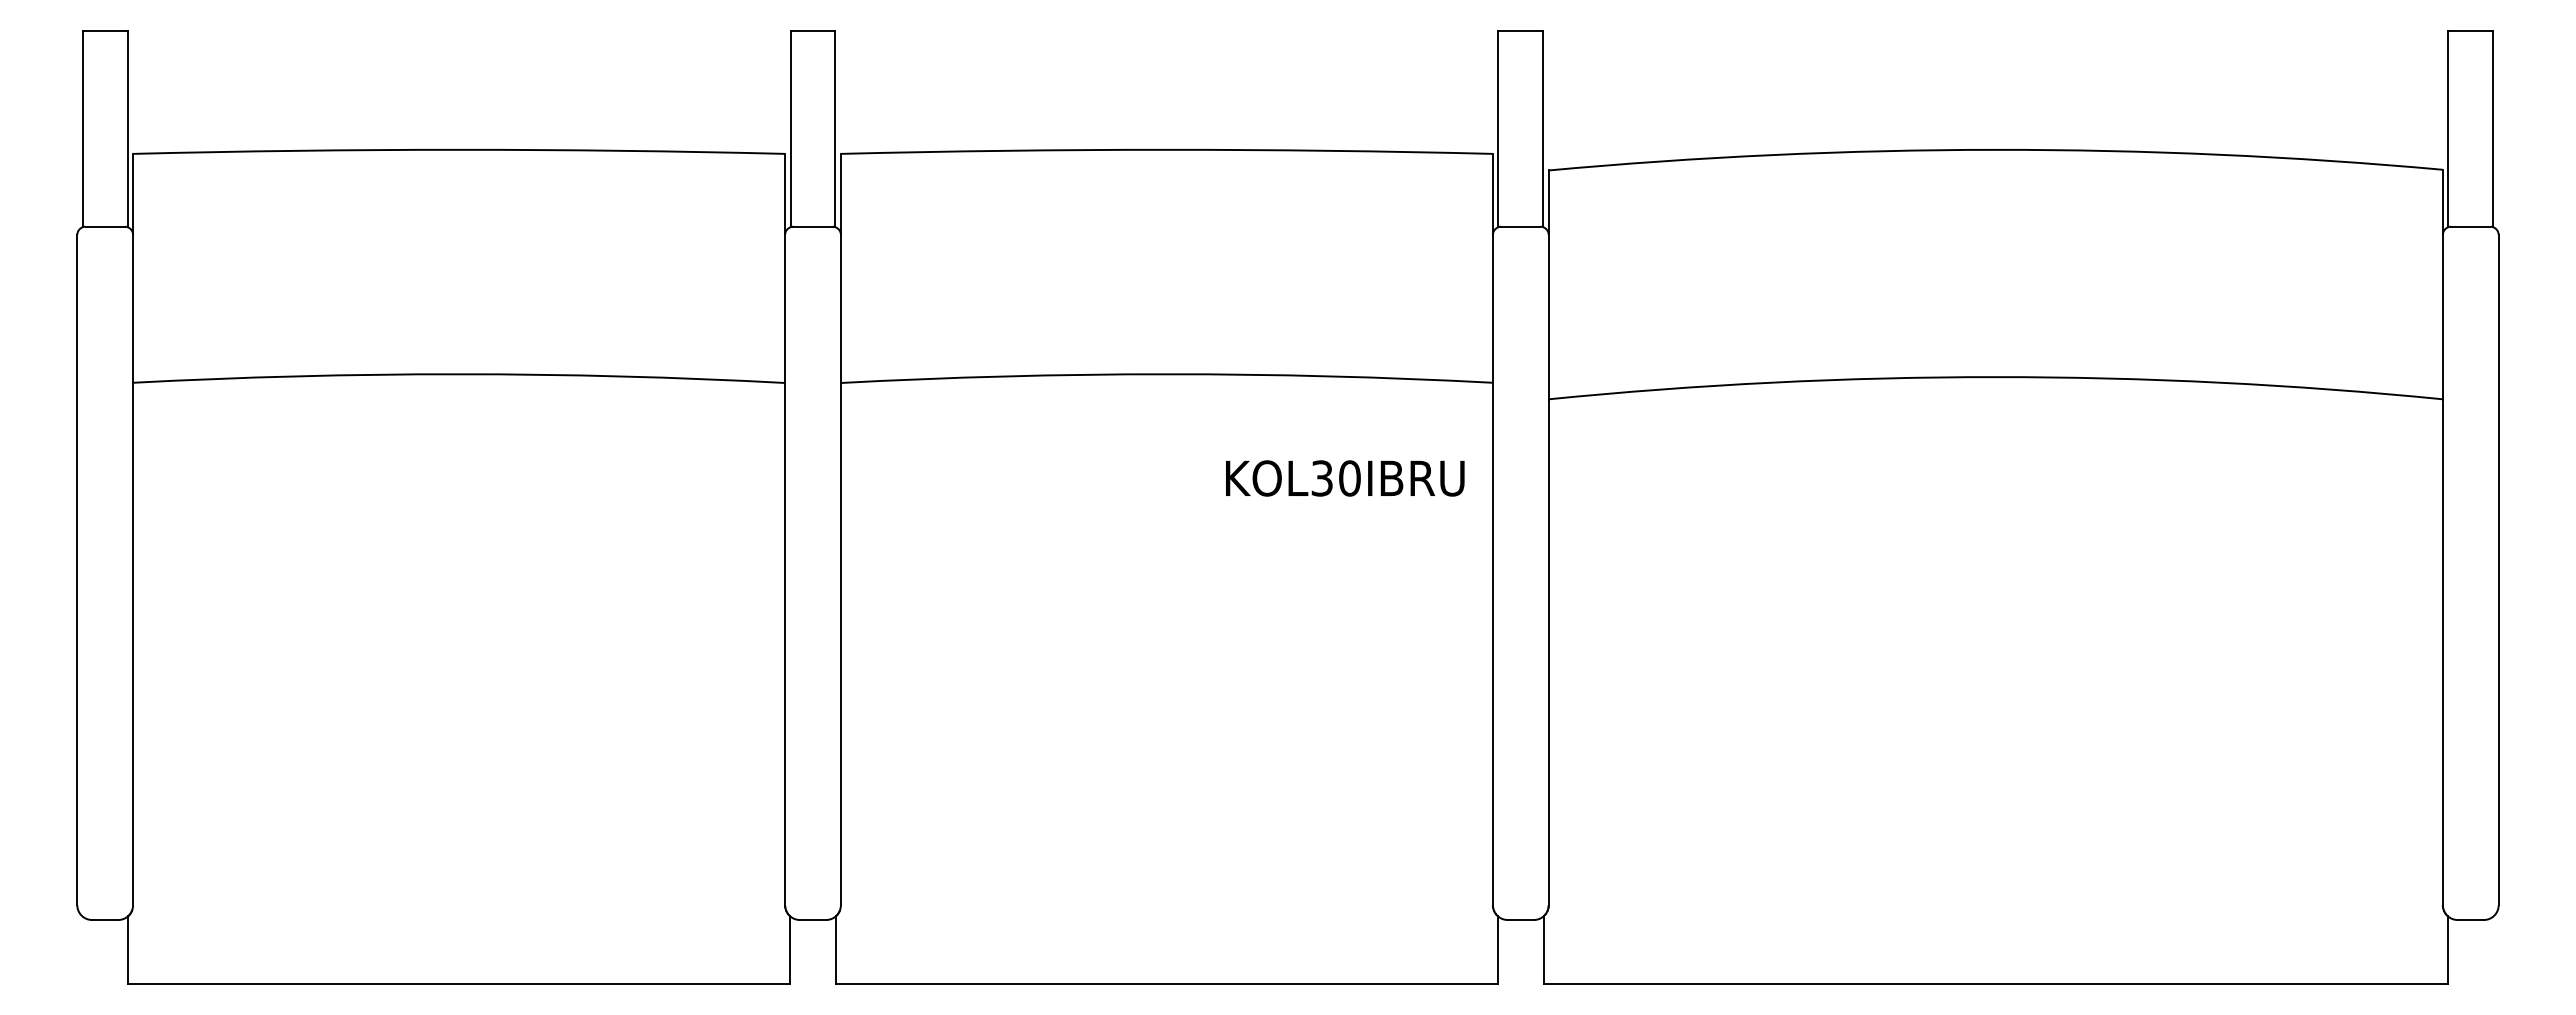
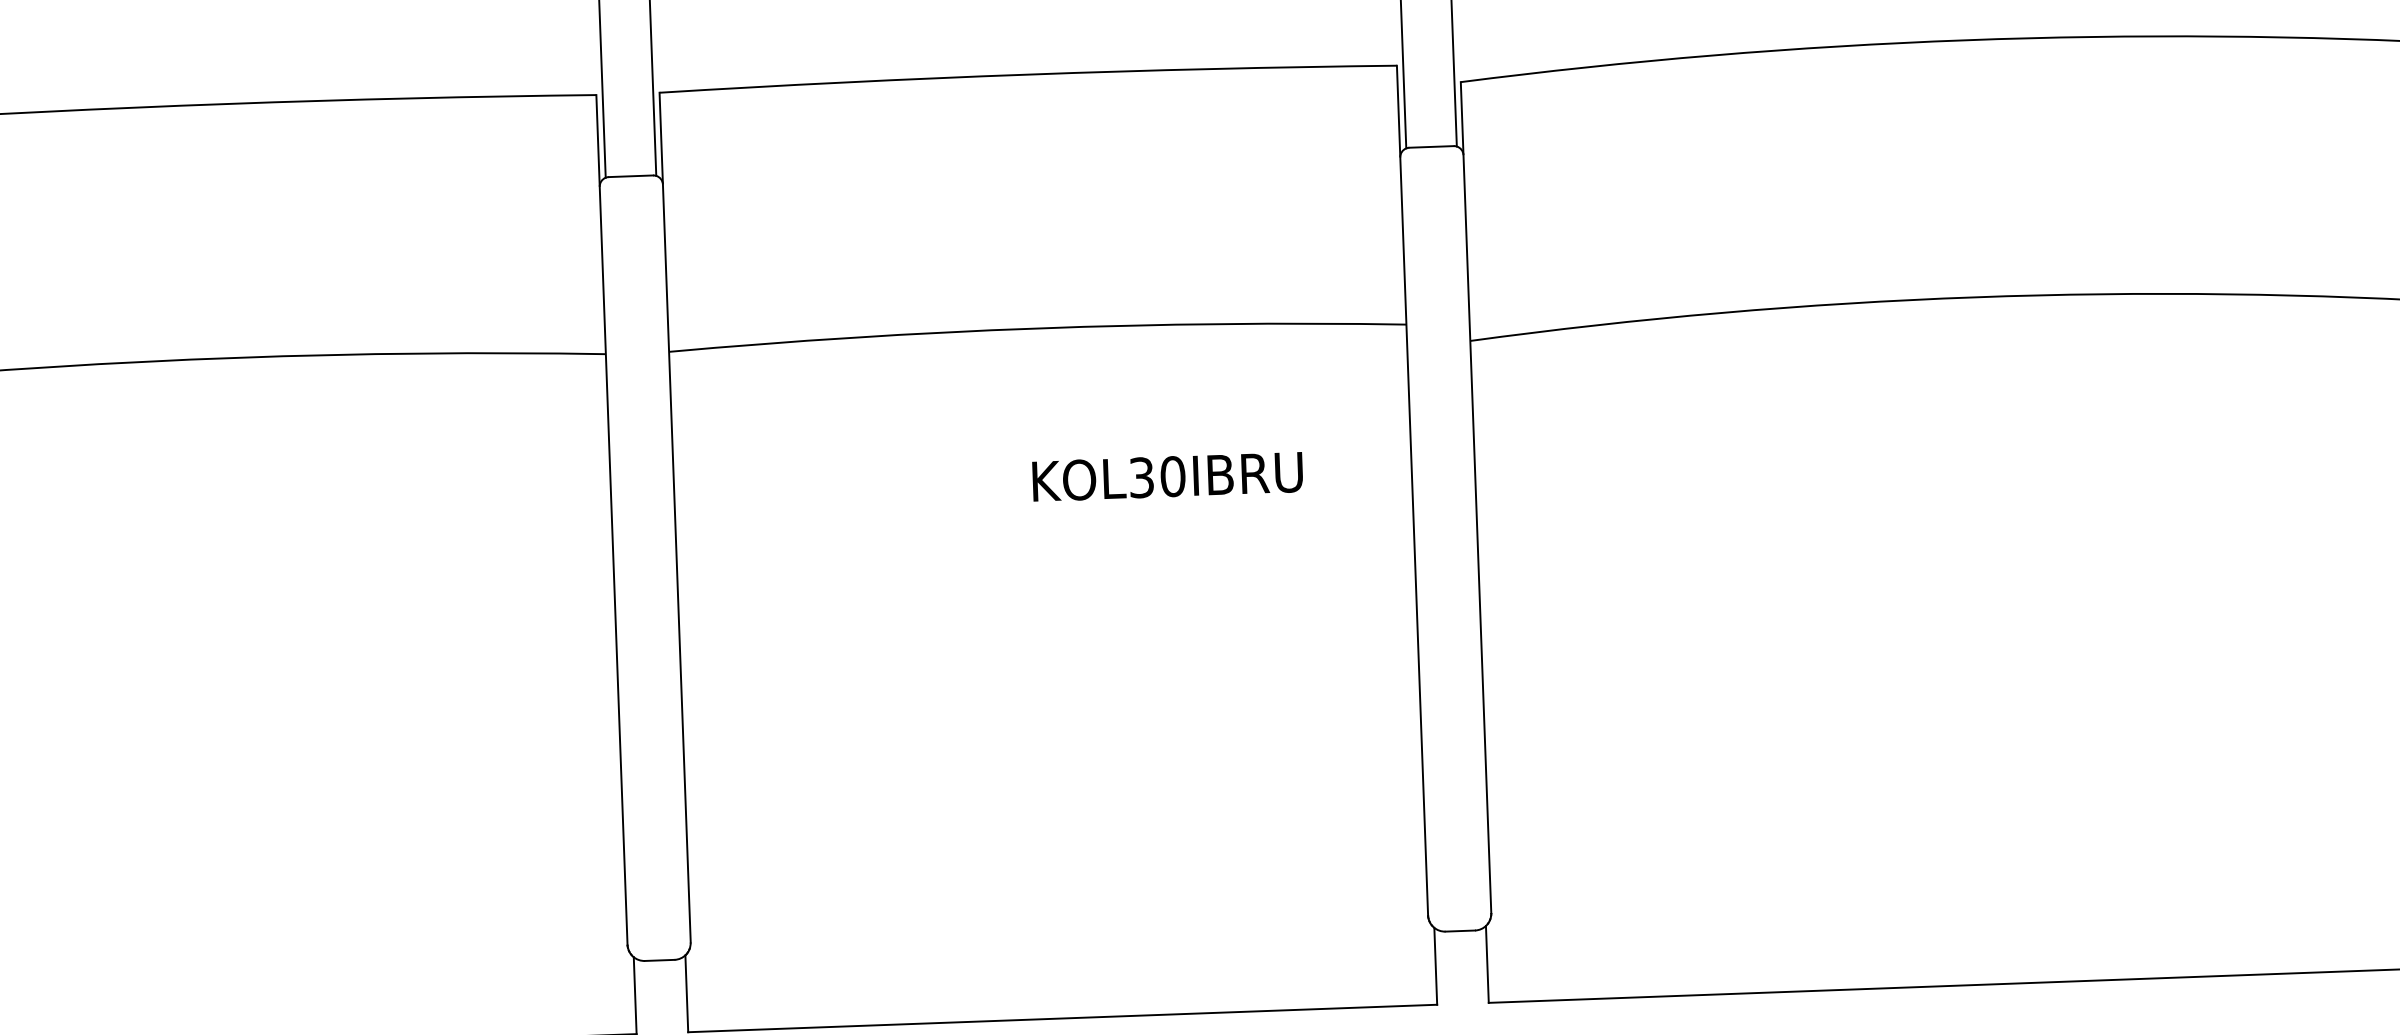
text: (1345, 478) -> (1168, 476), moved

